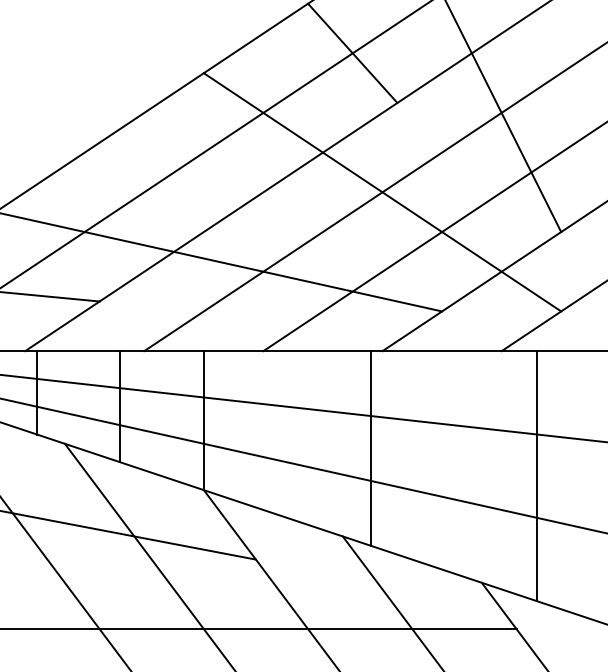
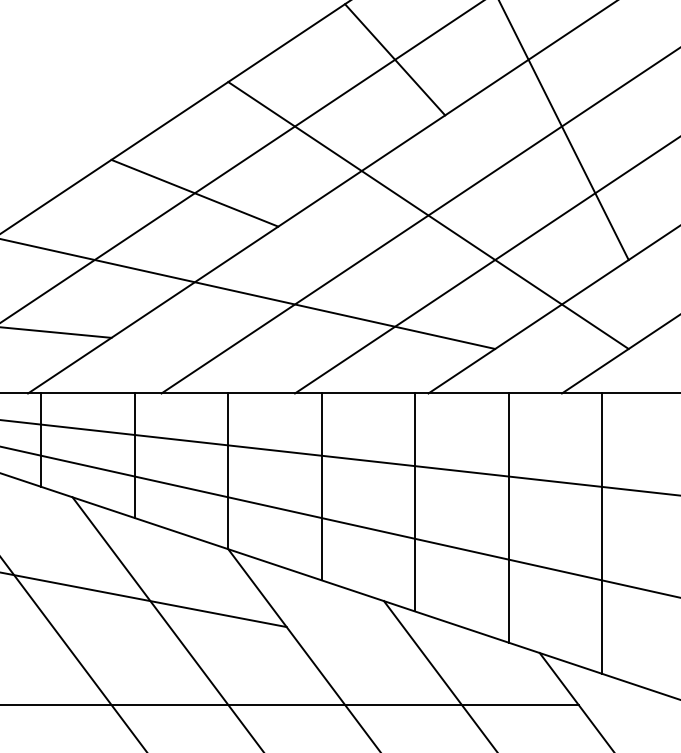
line: (173, 172) -> (194, 193), added
line: (287, 434) -> (322, 486), added
line: (453, 462) -> (508, 518), added

